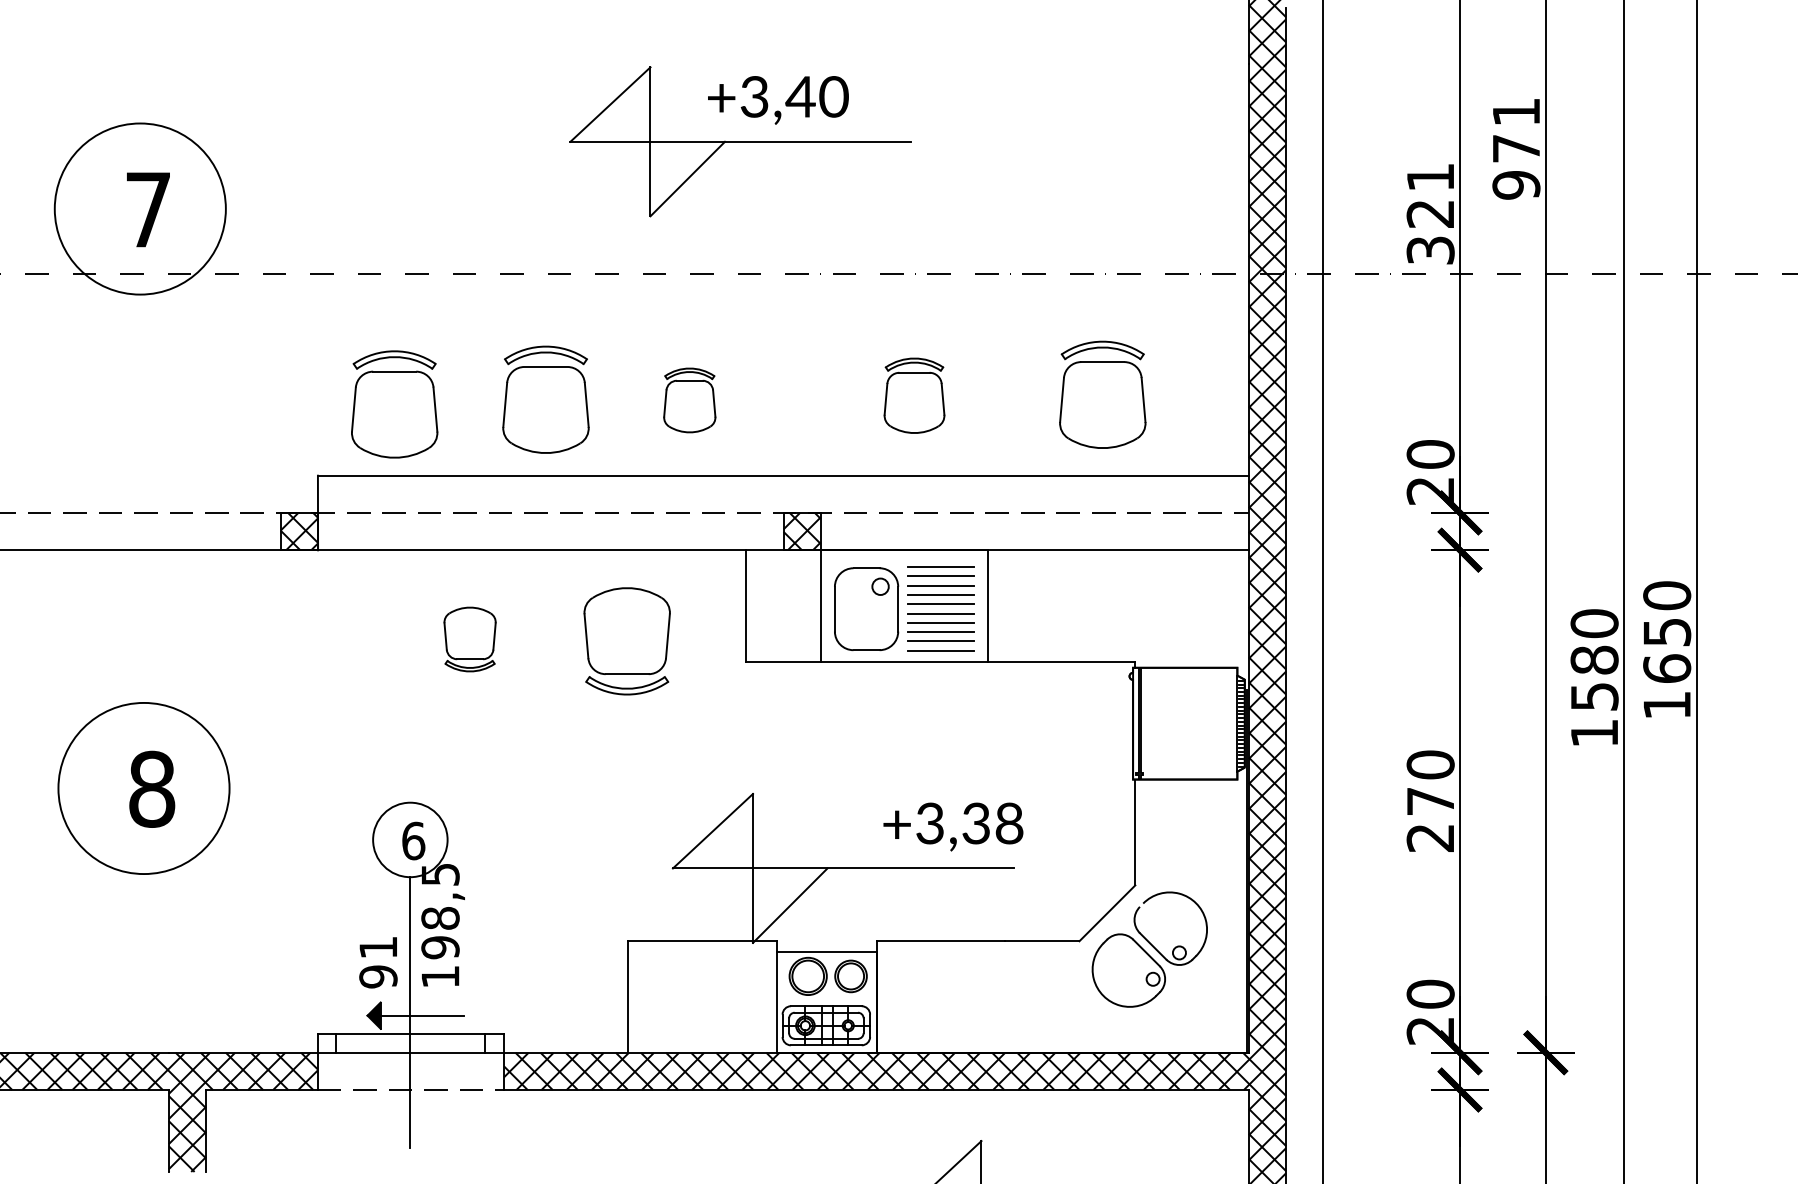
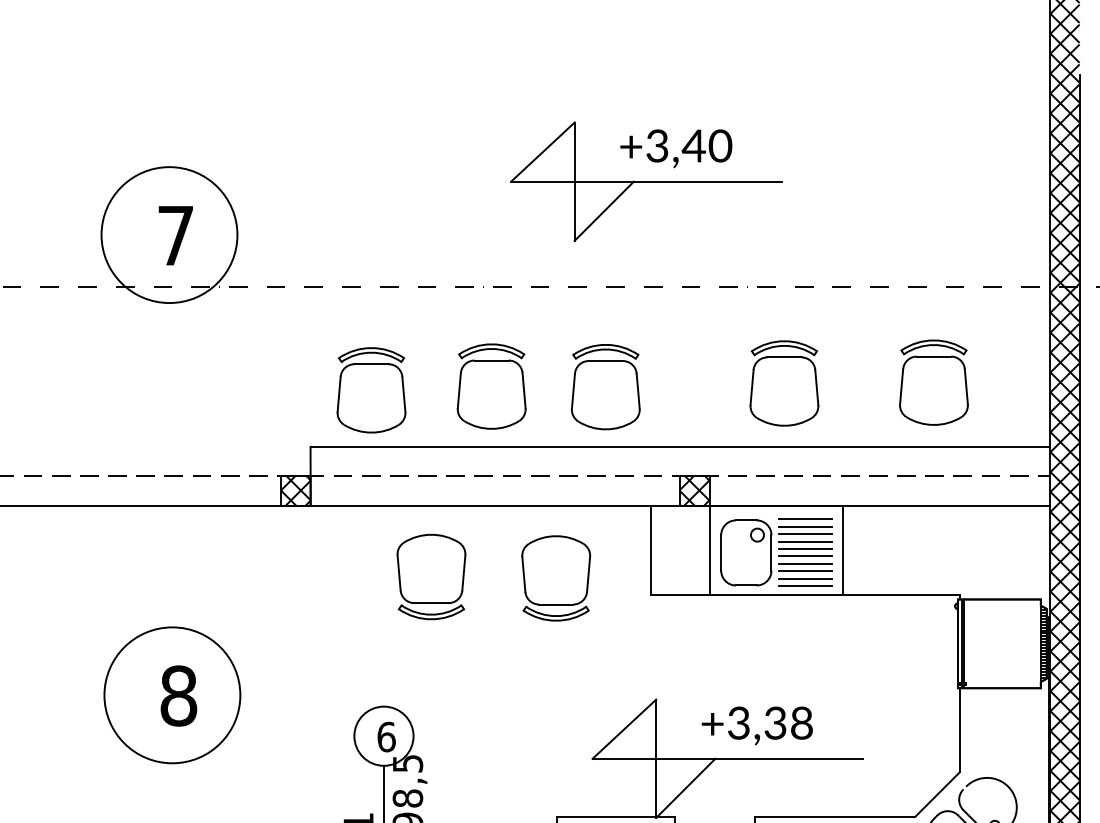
part: (914, 395) -> (784, 383), size x1.43
part: (689, 400) -> (605, 387), size x1.67
part: (469, 639) -> (430, 576), size x1.67
text: (953, 826) -> (757, 725), moved

